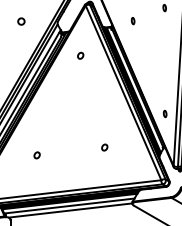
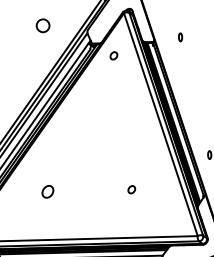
circle: (21, 21) -> (43, 25), size x1.6
part: (80, 55) -> (113, 55), moved
part: (36, 155) -> (47, 191), size x1.6

